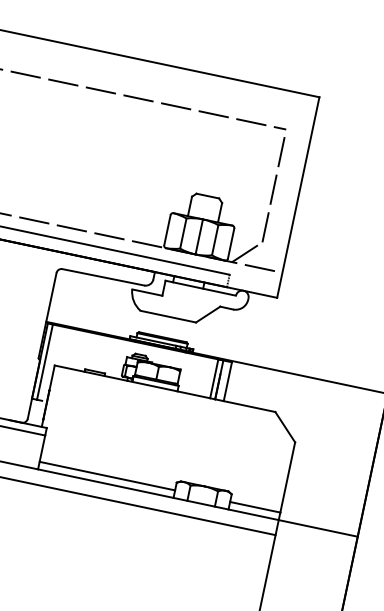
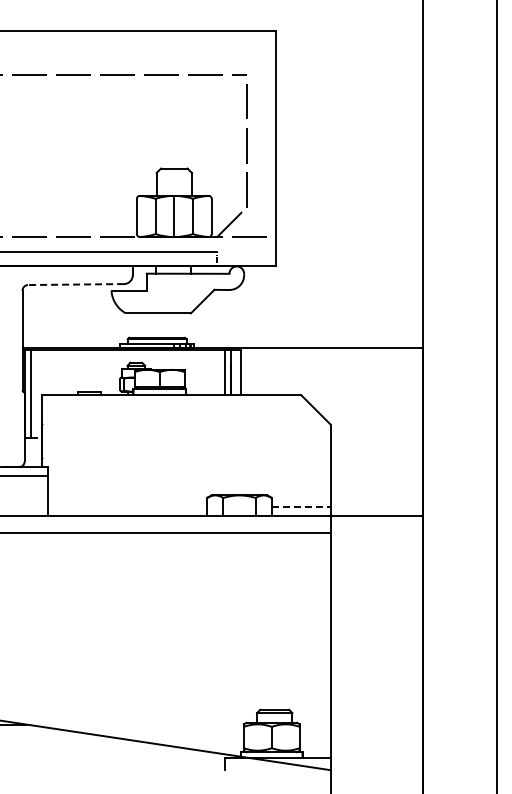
line: (102, 277) -> (75, 284), solid -> dashed
line: (107, 475) -> (127, 506), removed
line: (255, 506) -> (301, 506), solid -> dashed

